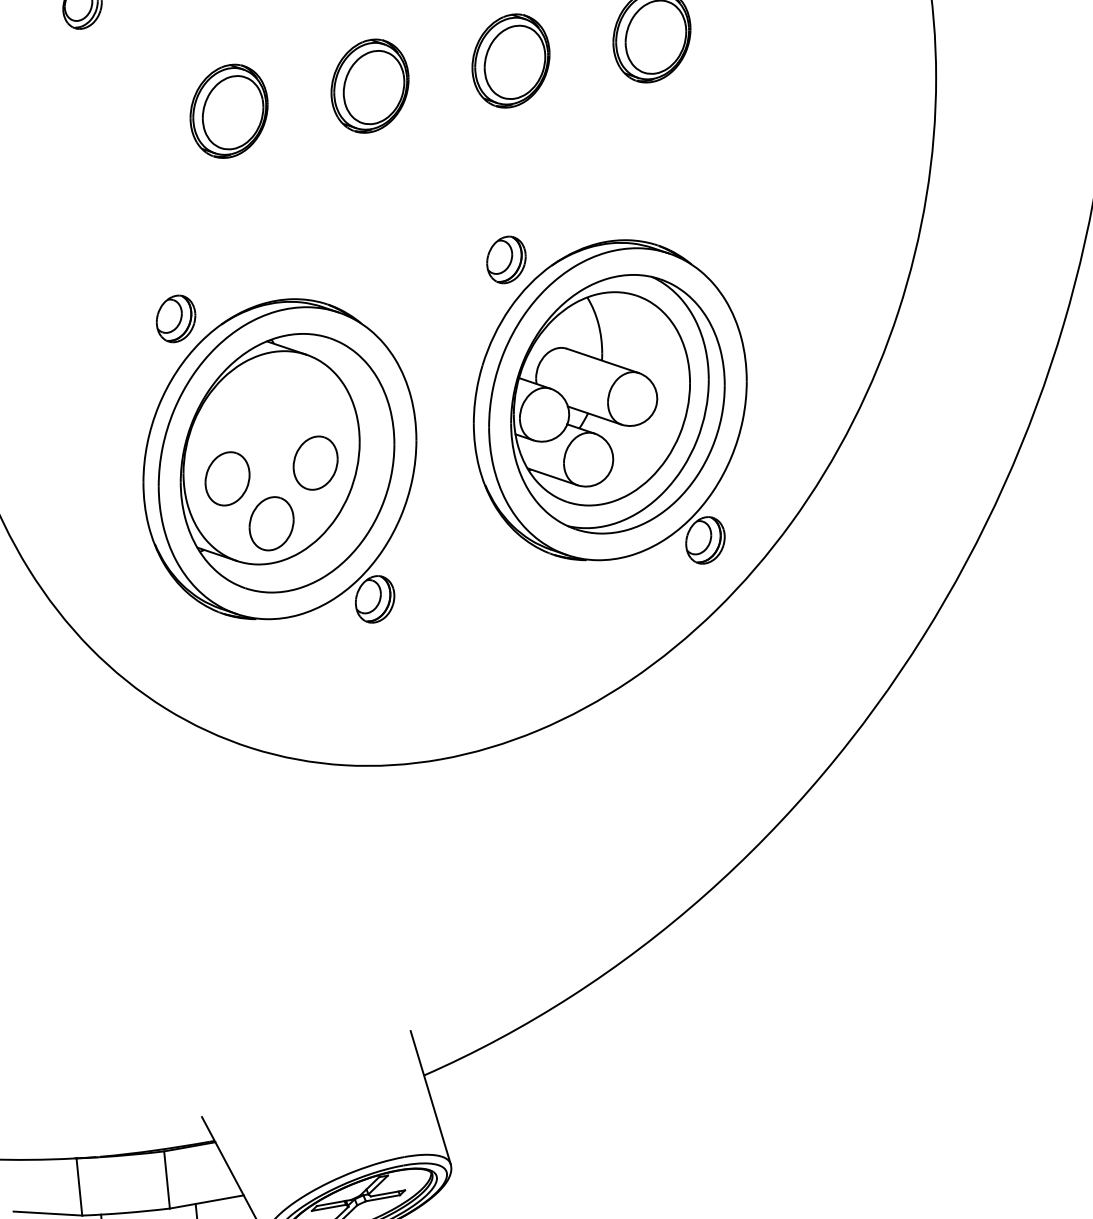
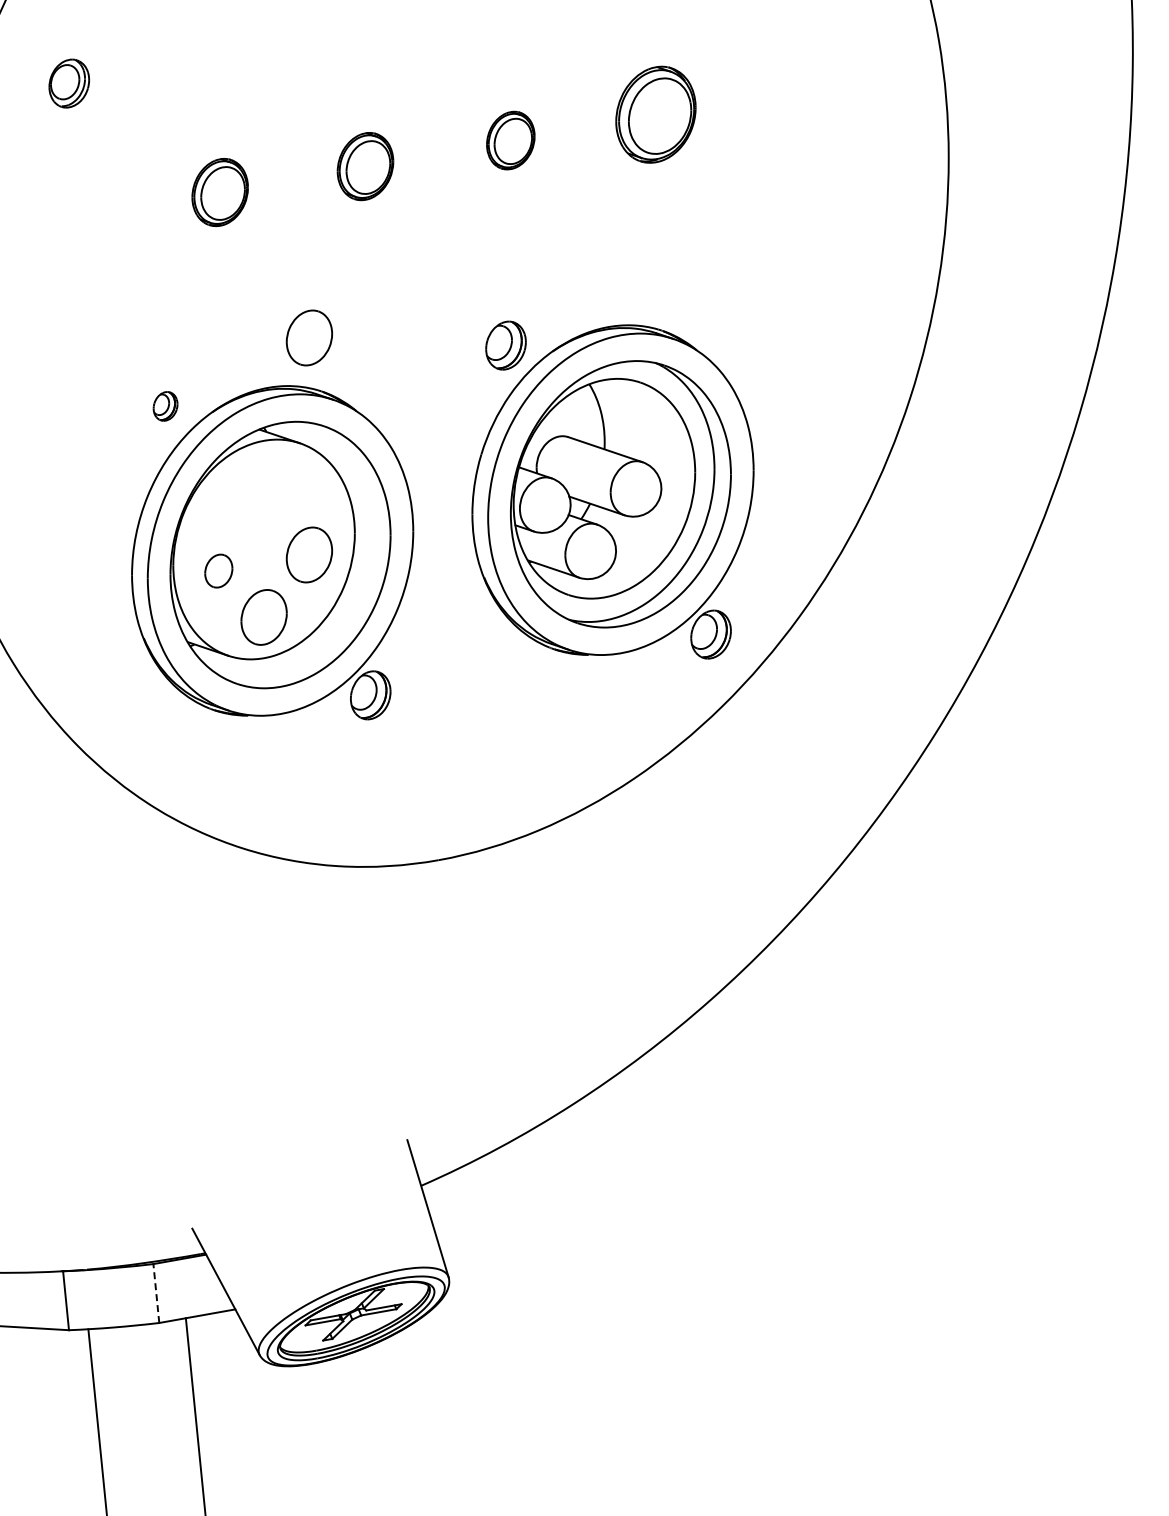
part: (510, 60) -> (510, 140), size x0.6
part: (370, 86) -> (365, 166), size x0.7
part: (228, 111) -> (219, 192), size x0.7
part: (314, 252) -> (308, 337), added
part: (175, 319) -> (165, 406), size x0.6
part: (227, 478) -> (218, 570), size x0.6
line: (167, 1179) -> (156, 1293), solid -> dashed

